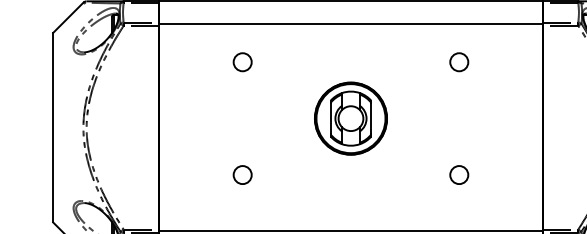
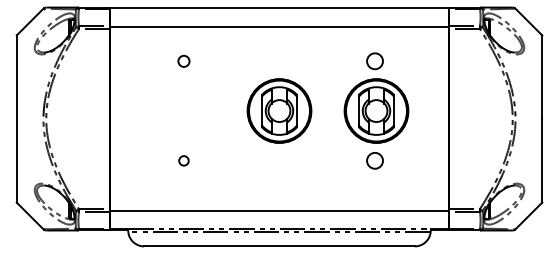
circle: (242, 62) -> (183, 61), size x0.7
part: (460, 118) -> (376, 110), added
circle: (242, 174) -> (183, 160), size x0.6

